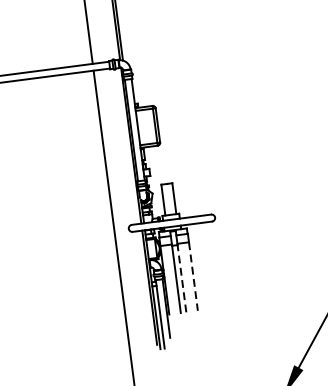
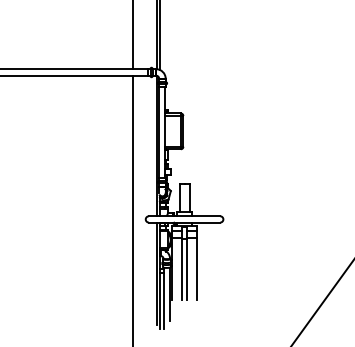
line: (193, 277) -> (197, 269), dashed -> solid
line: (182, 278) -> (187, 269), dashed -> solid

